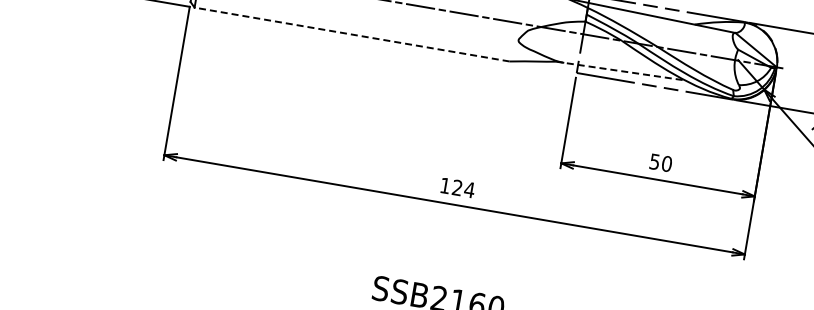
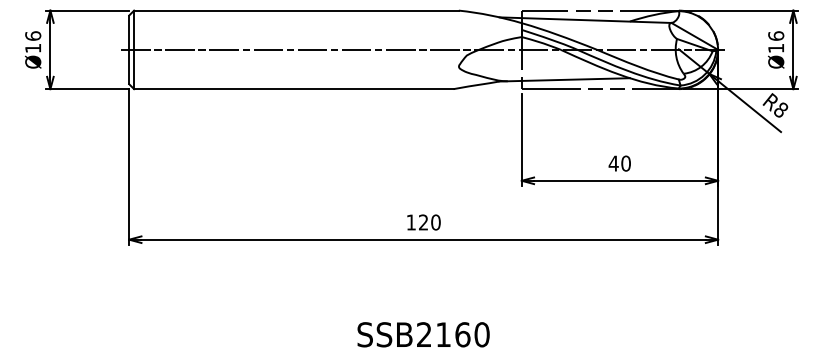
line: (351, 34) -> (293, 89), dashed -> solid
line: (621, 70) -> (565, 79), dashed -> solid
text: (654, 161) -> (613, 163), 50 -> 40
text: (469, 189) -> (435, 222), 124 -> 120

